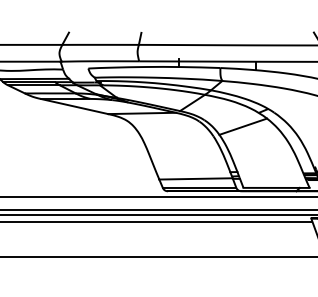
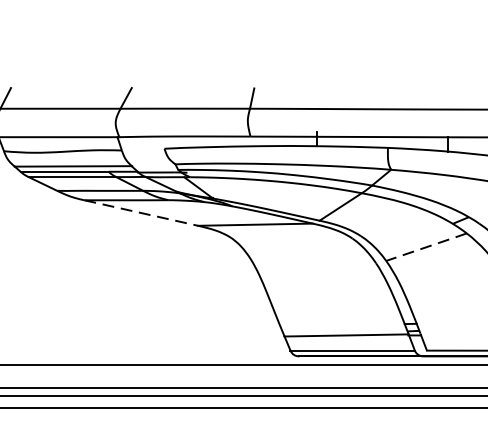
line: (75, 106) -> (142, 212), solid -> dashed
line: (242, 126) -> (425, 246), solid -> dashed

